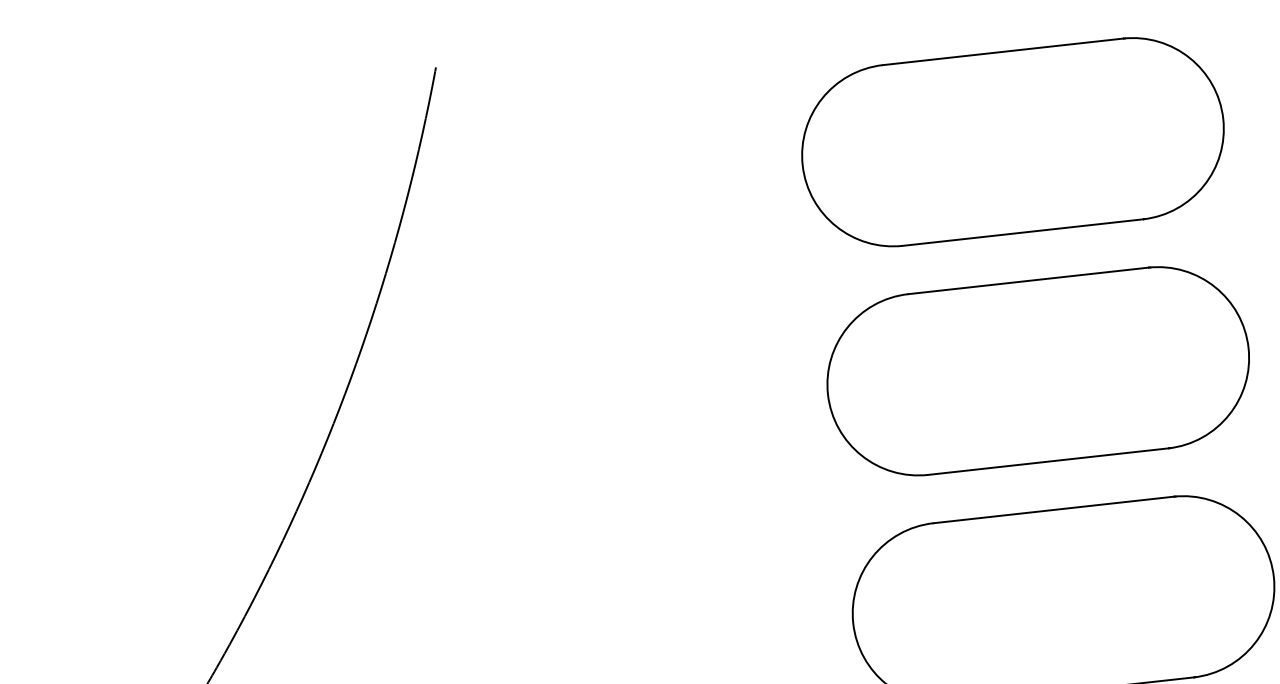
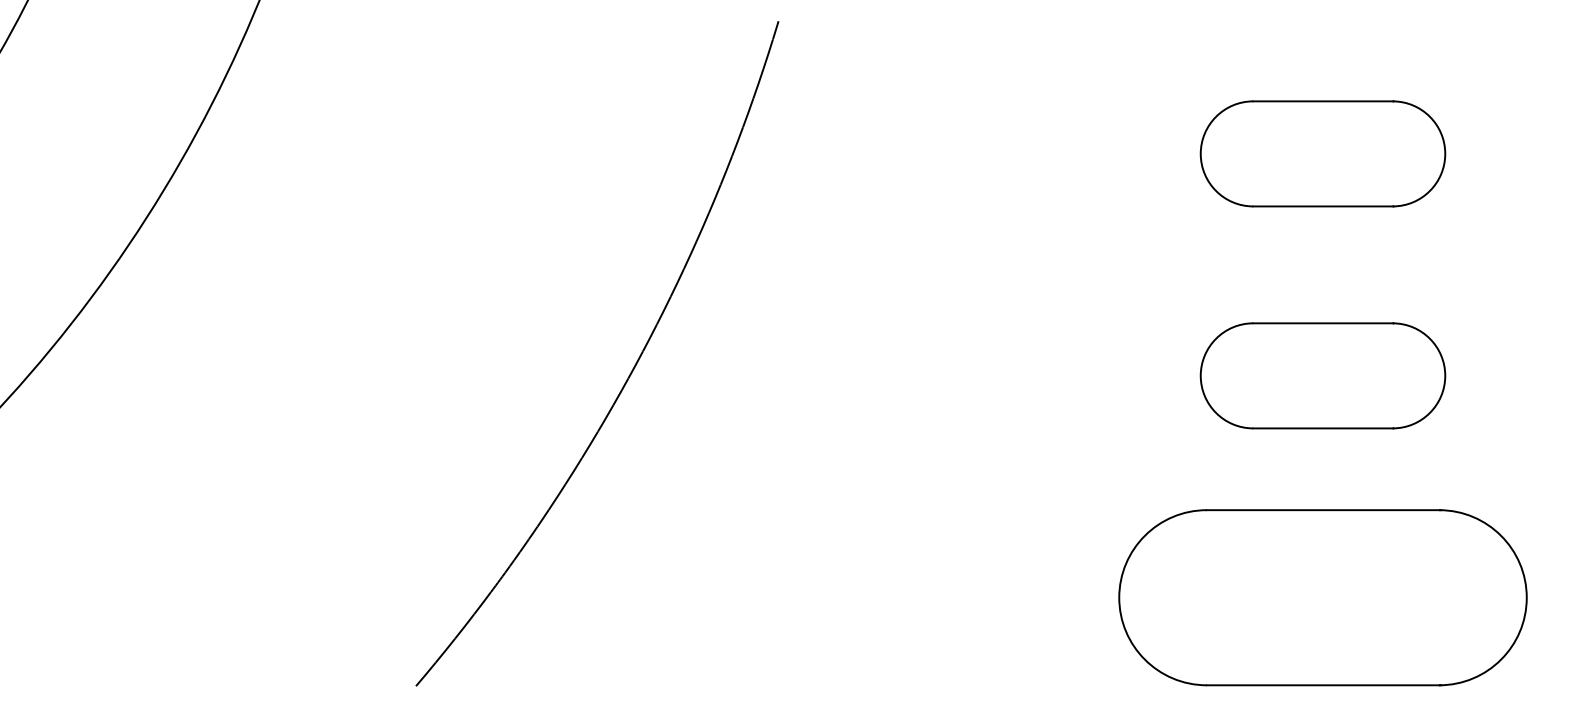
part: (1012, 141) -> (1322, 153), size x0.6
part: (1037, 371) -> (1322, 375), size x0.6

